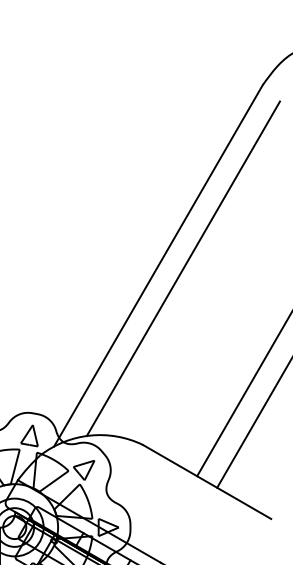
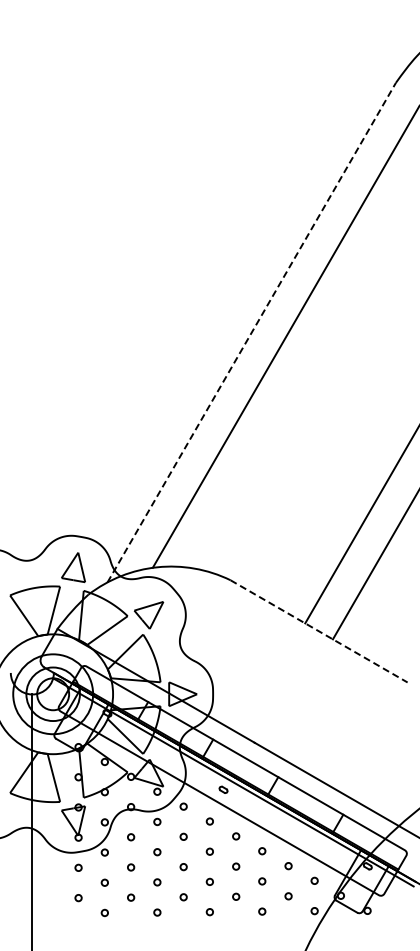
line: (158, 265) -> (251, 332), solid -> dashed
line: (207, 482) -> (319, 631), solid -> dashed

